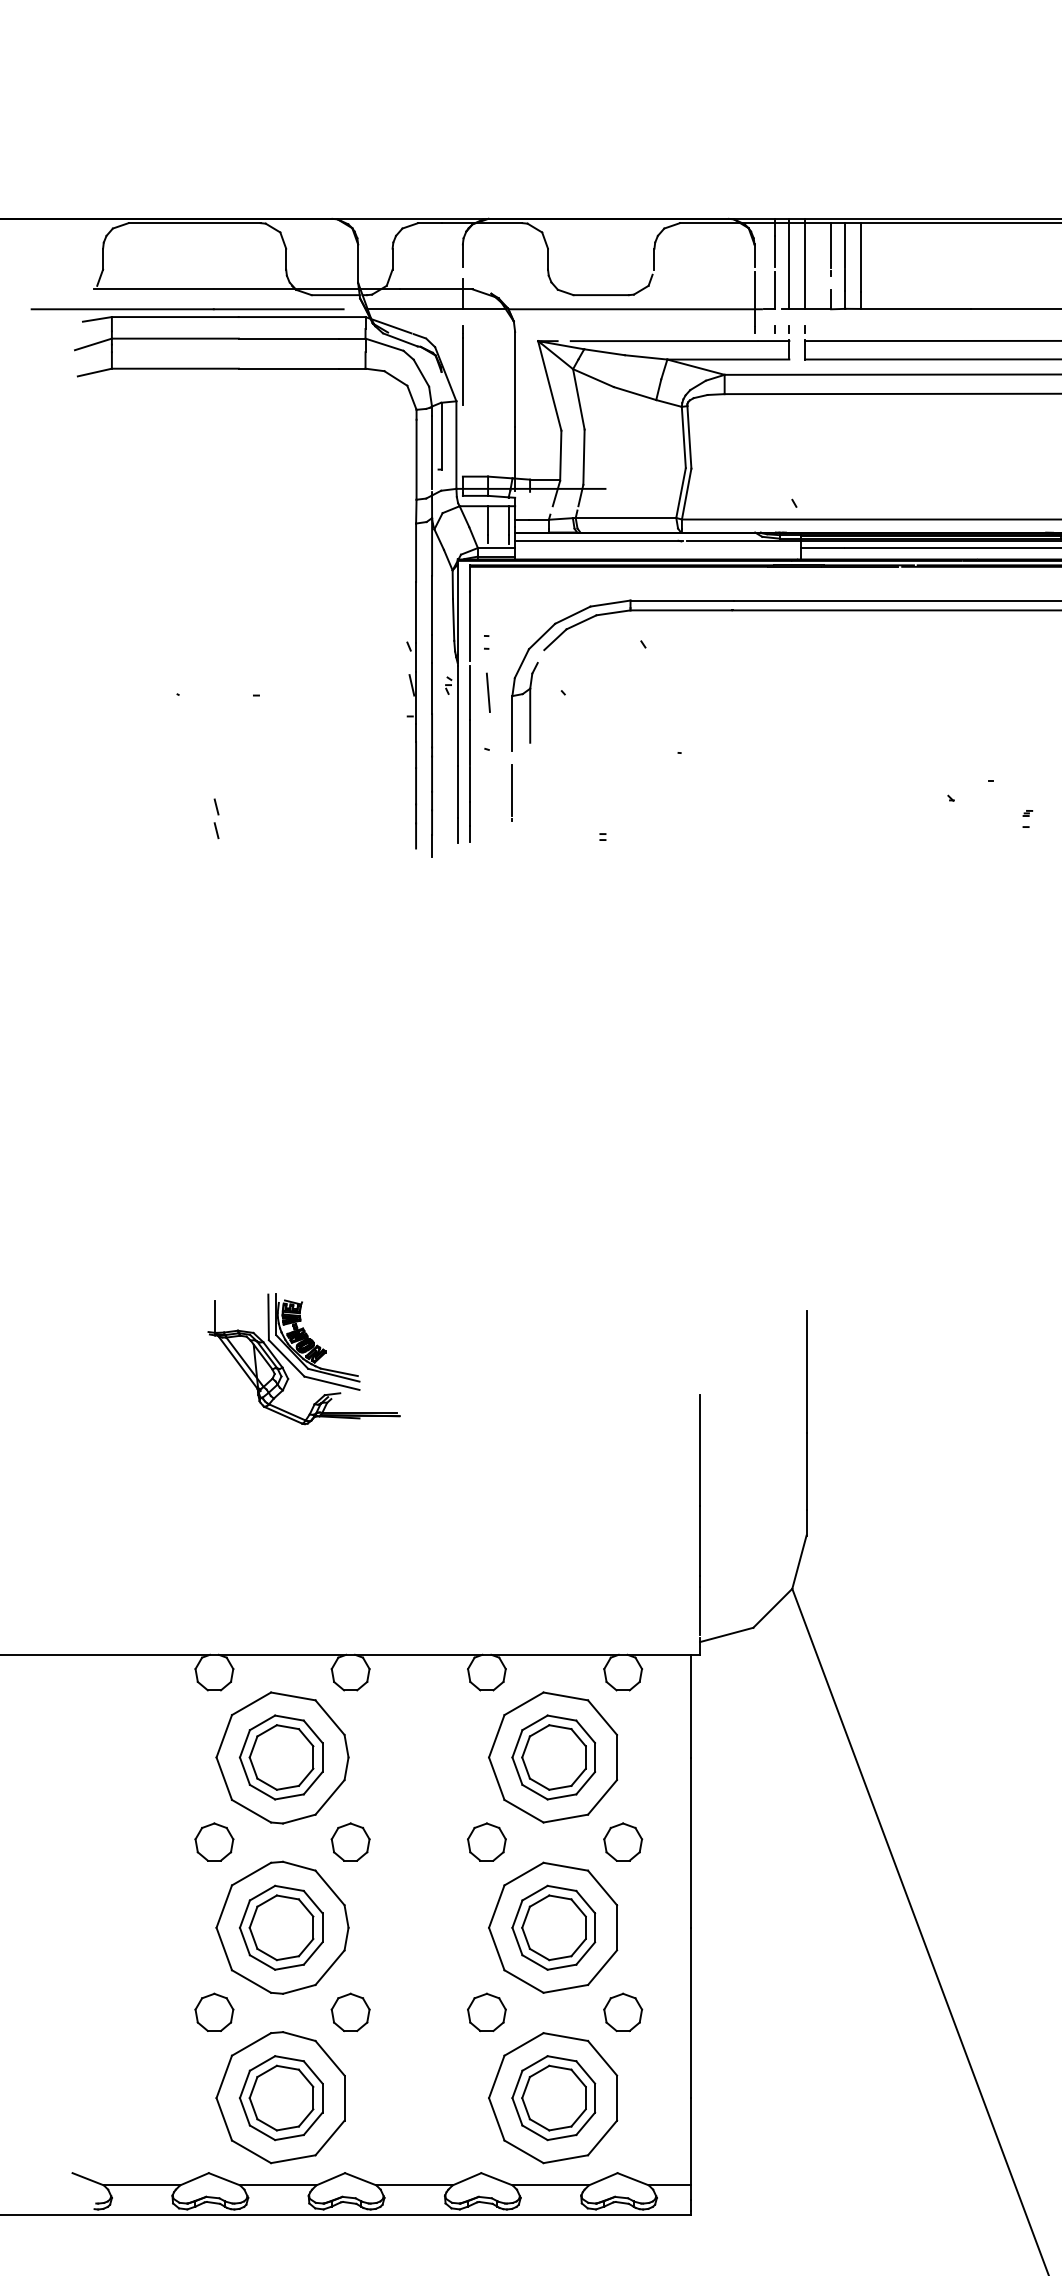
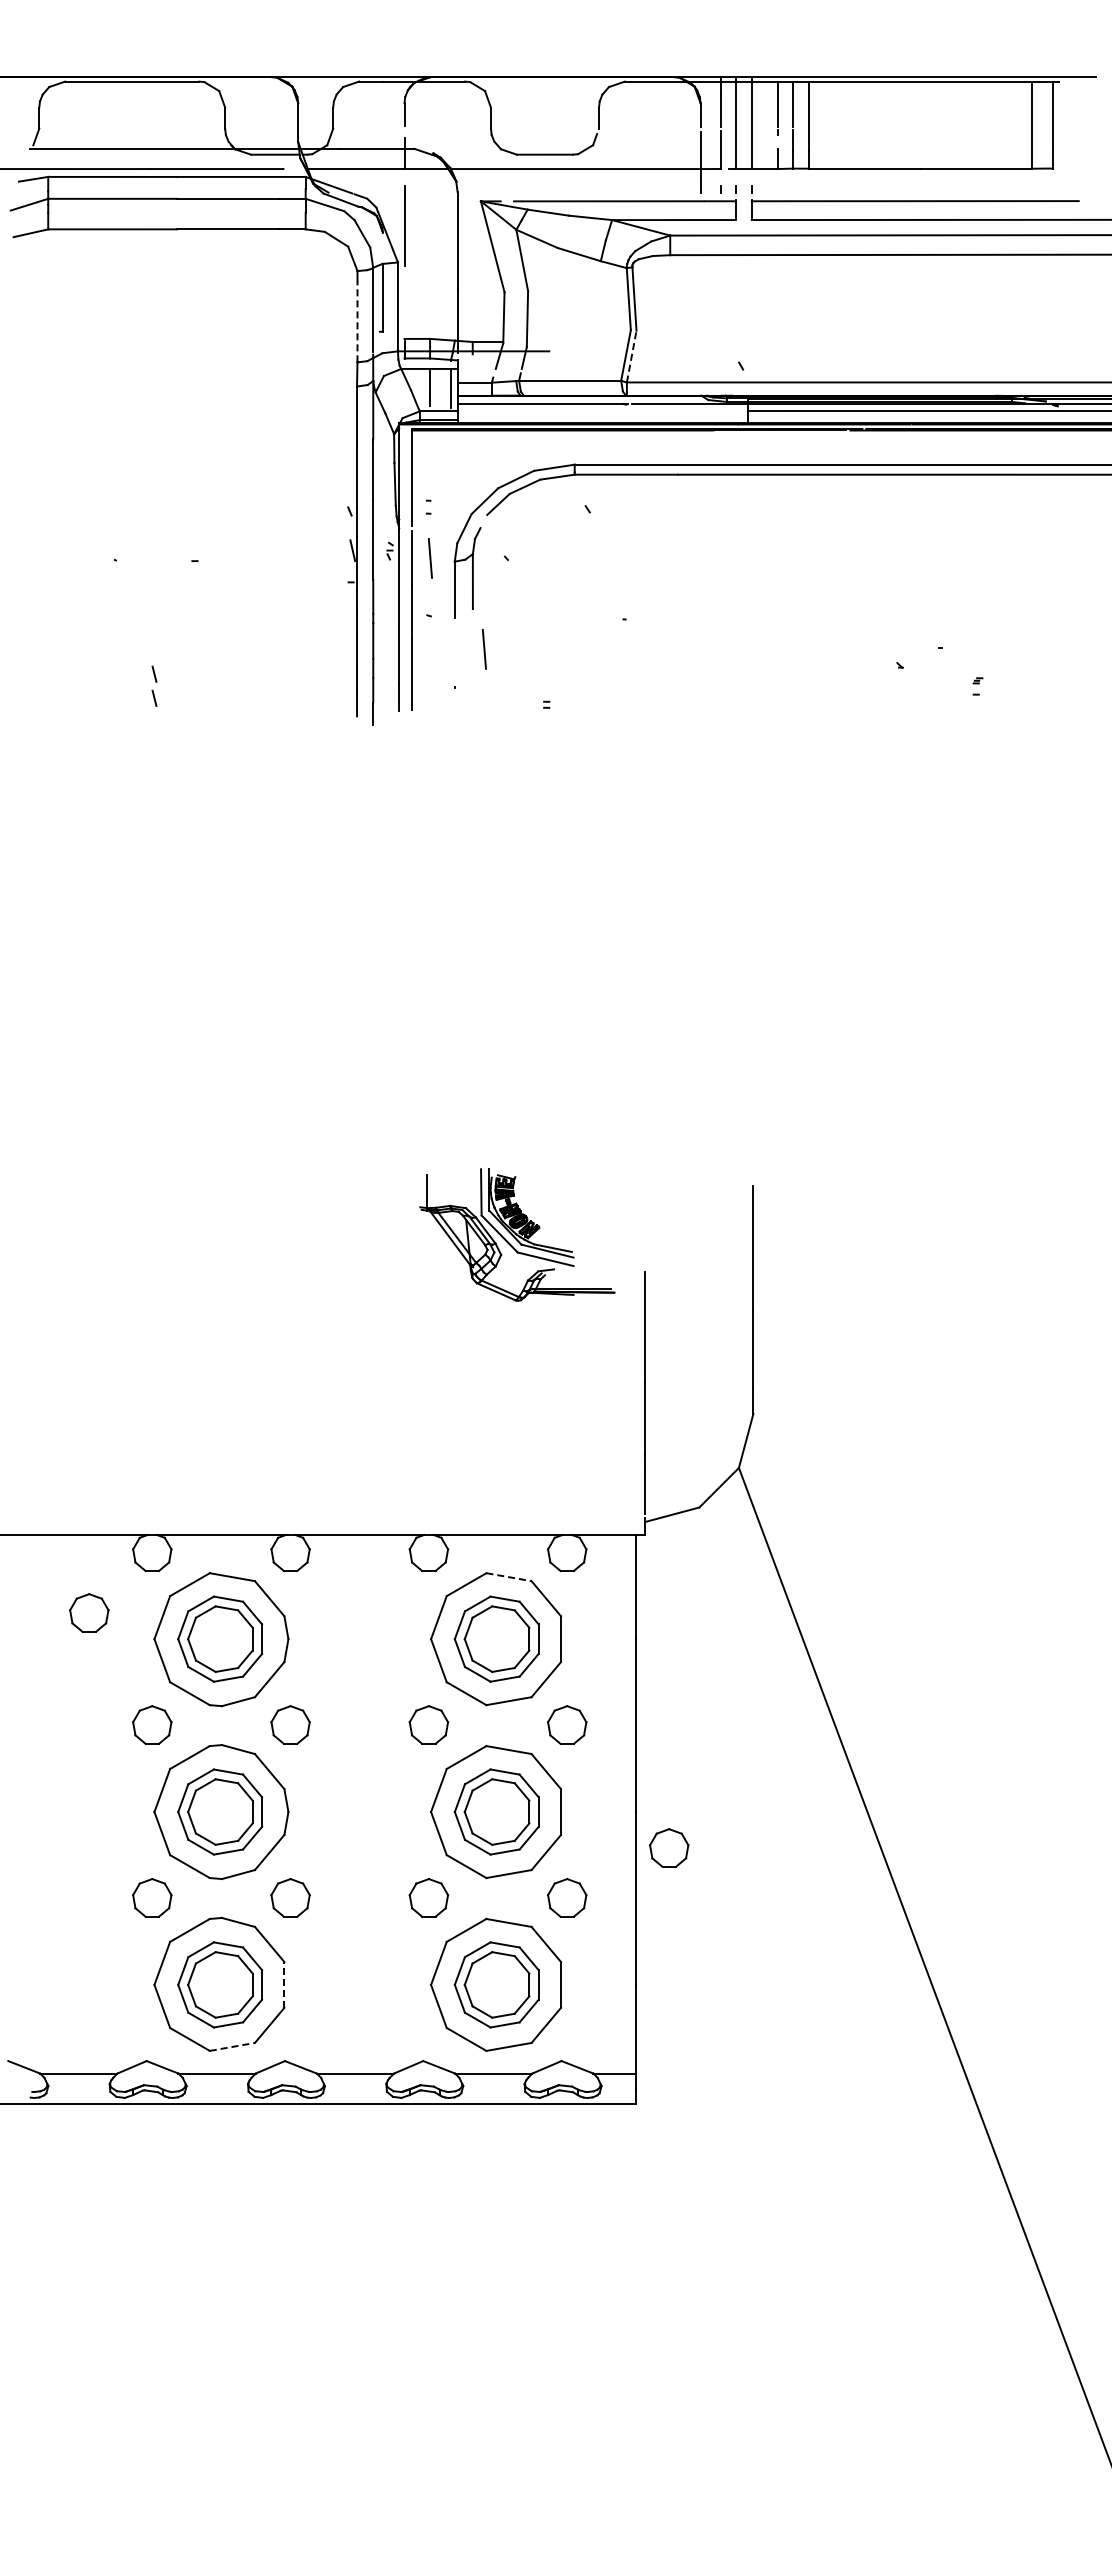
line: (416, 459) -> (357, 321), solid -> dashed
line: (686, 493) -> (631, 356), solid -> dashed
line: (541, 782) -> (484, 649), added
line: (512, 790) -> (454, 657), removed
part: (304, 1358) -> (517, 1234), moved
line: (566, 1696) -> (509, 1577), solid -> dashed
part: (152, 1731) -> (89, 1612), added
part: (723, 1962) -> (669, 1847), added
line: (344, 2097) -> (284, 1984), solid -> dashed
line: (293, 2158) -> (232, 2046), solid -> dashed

